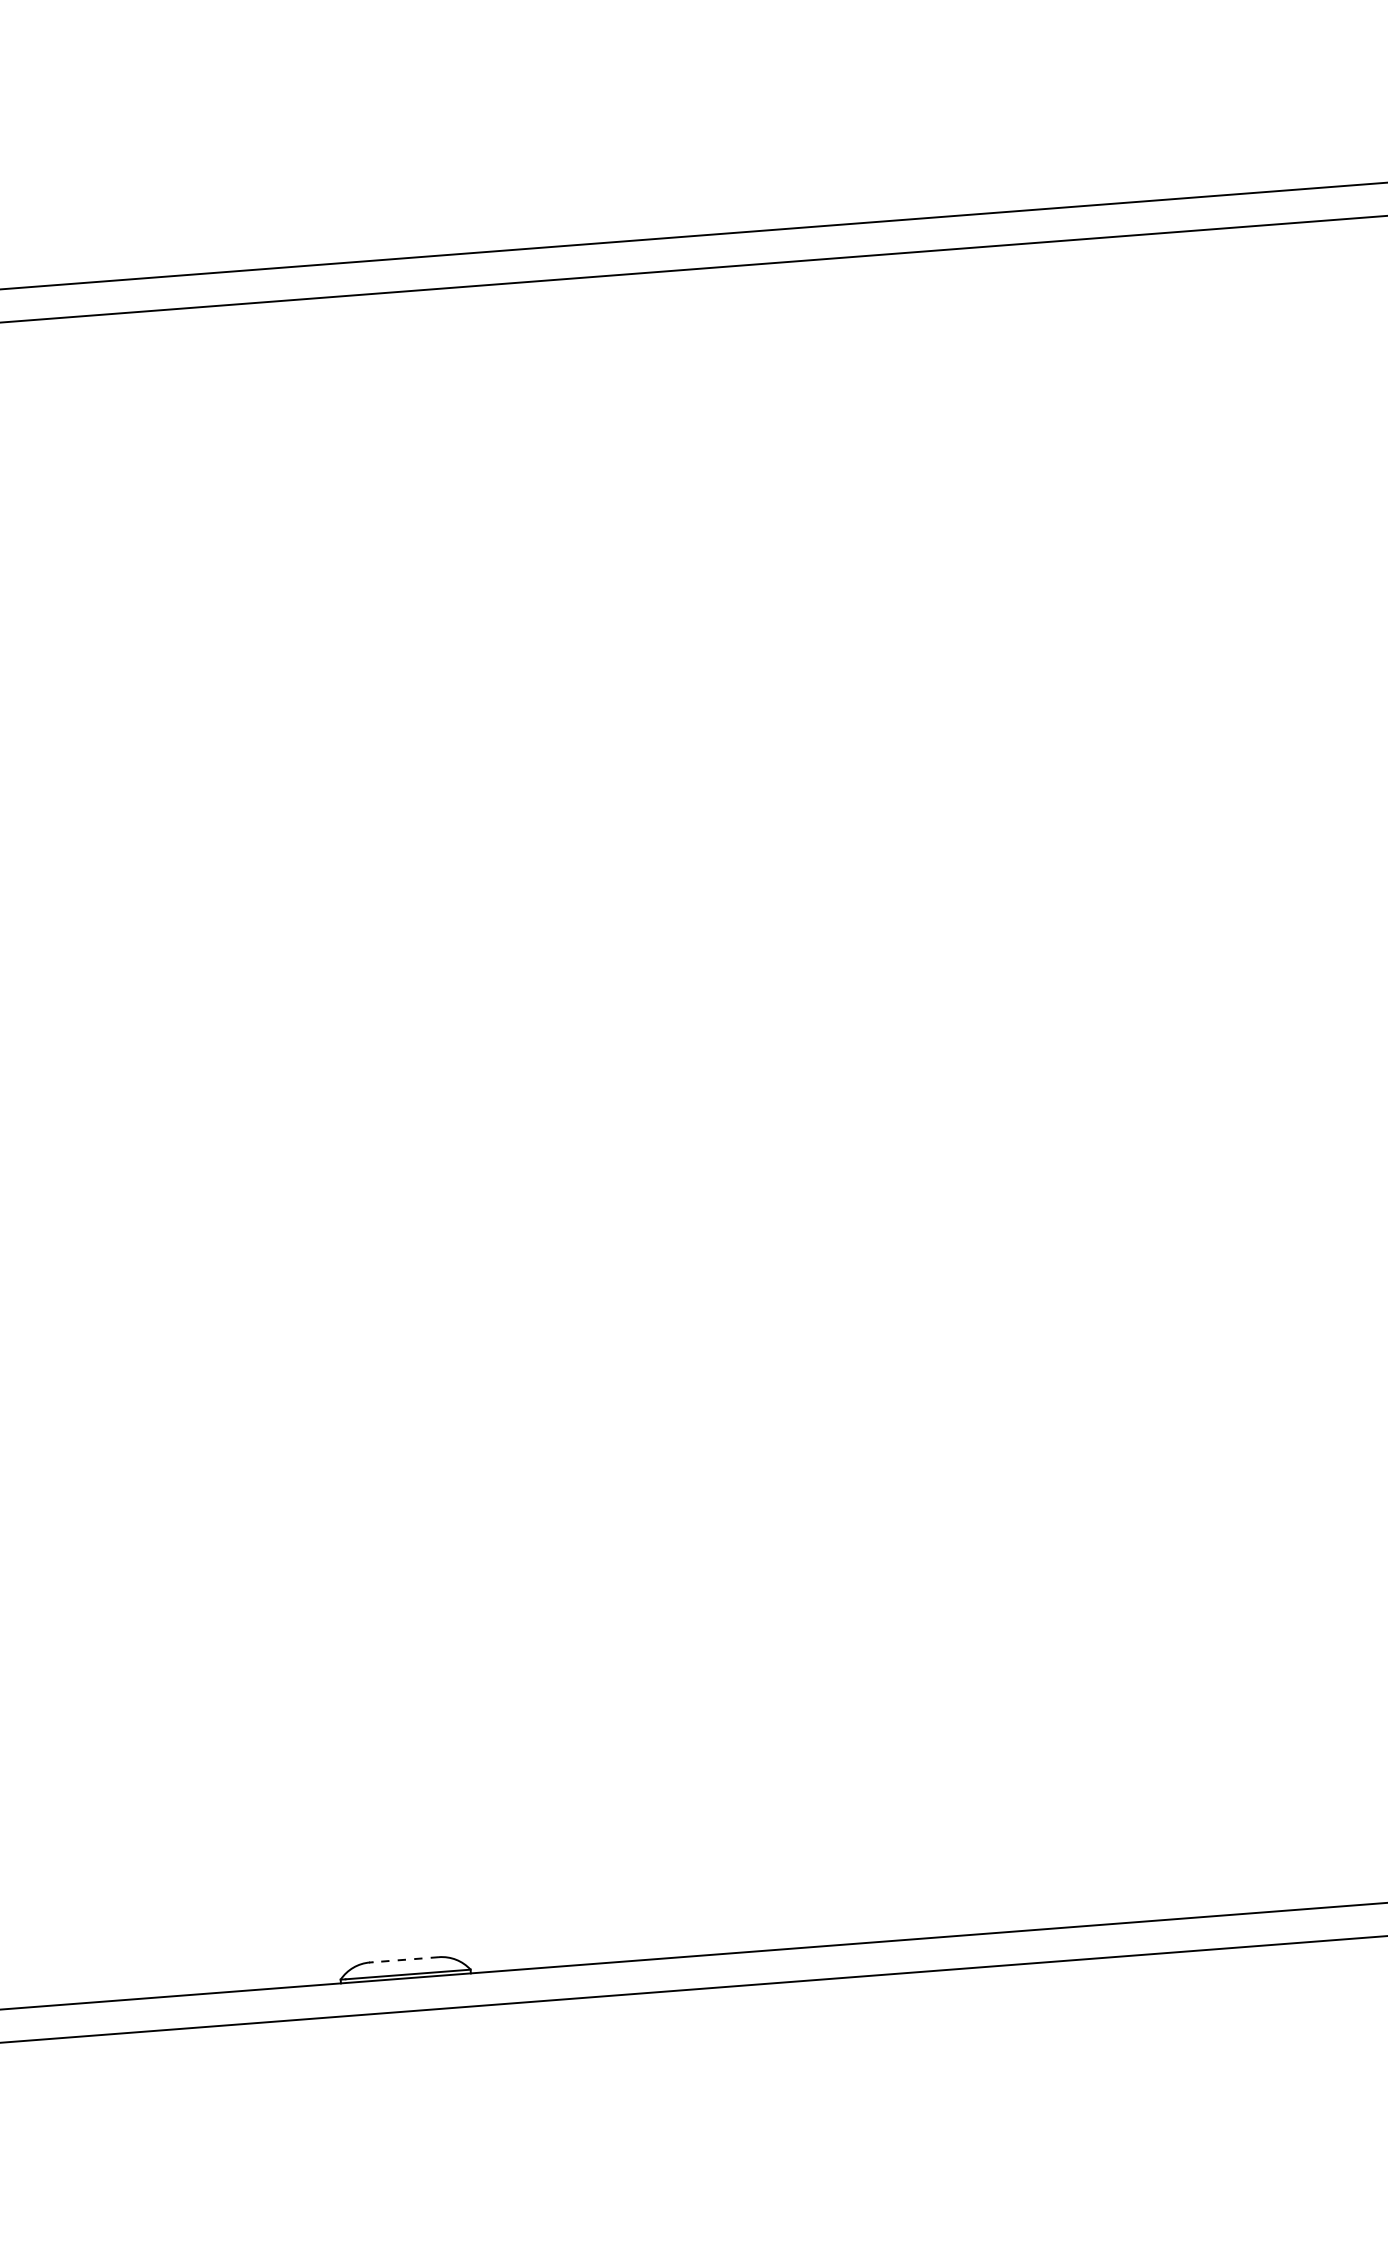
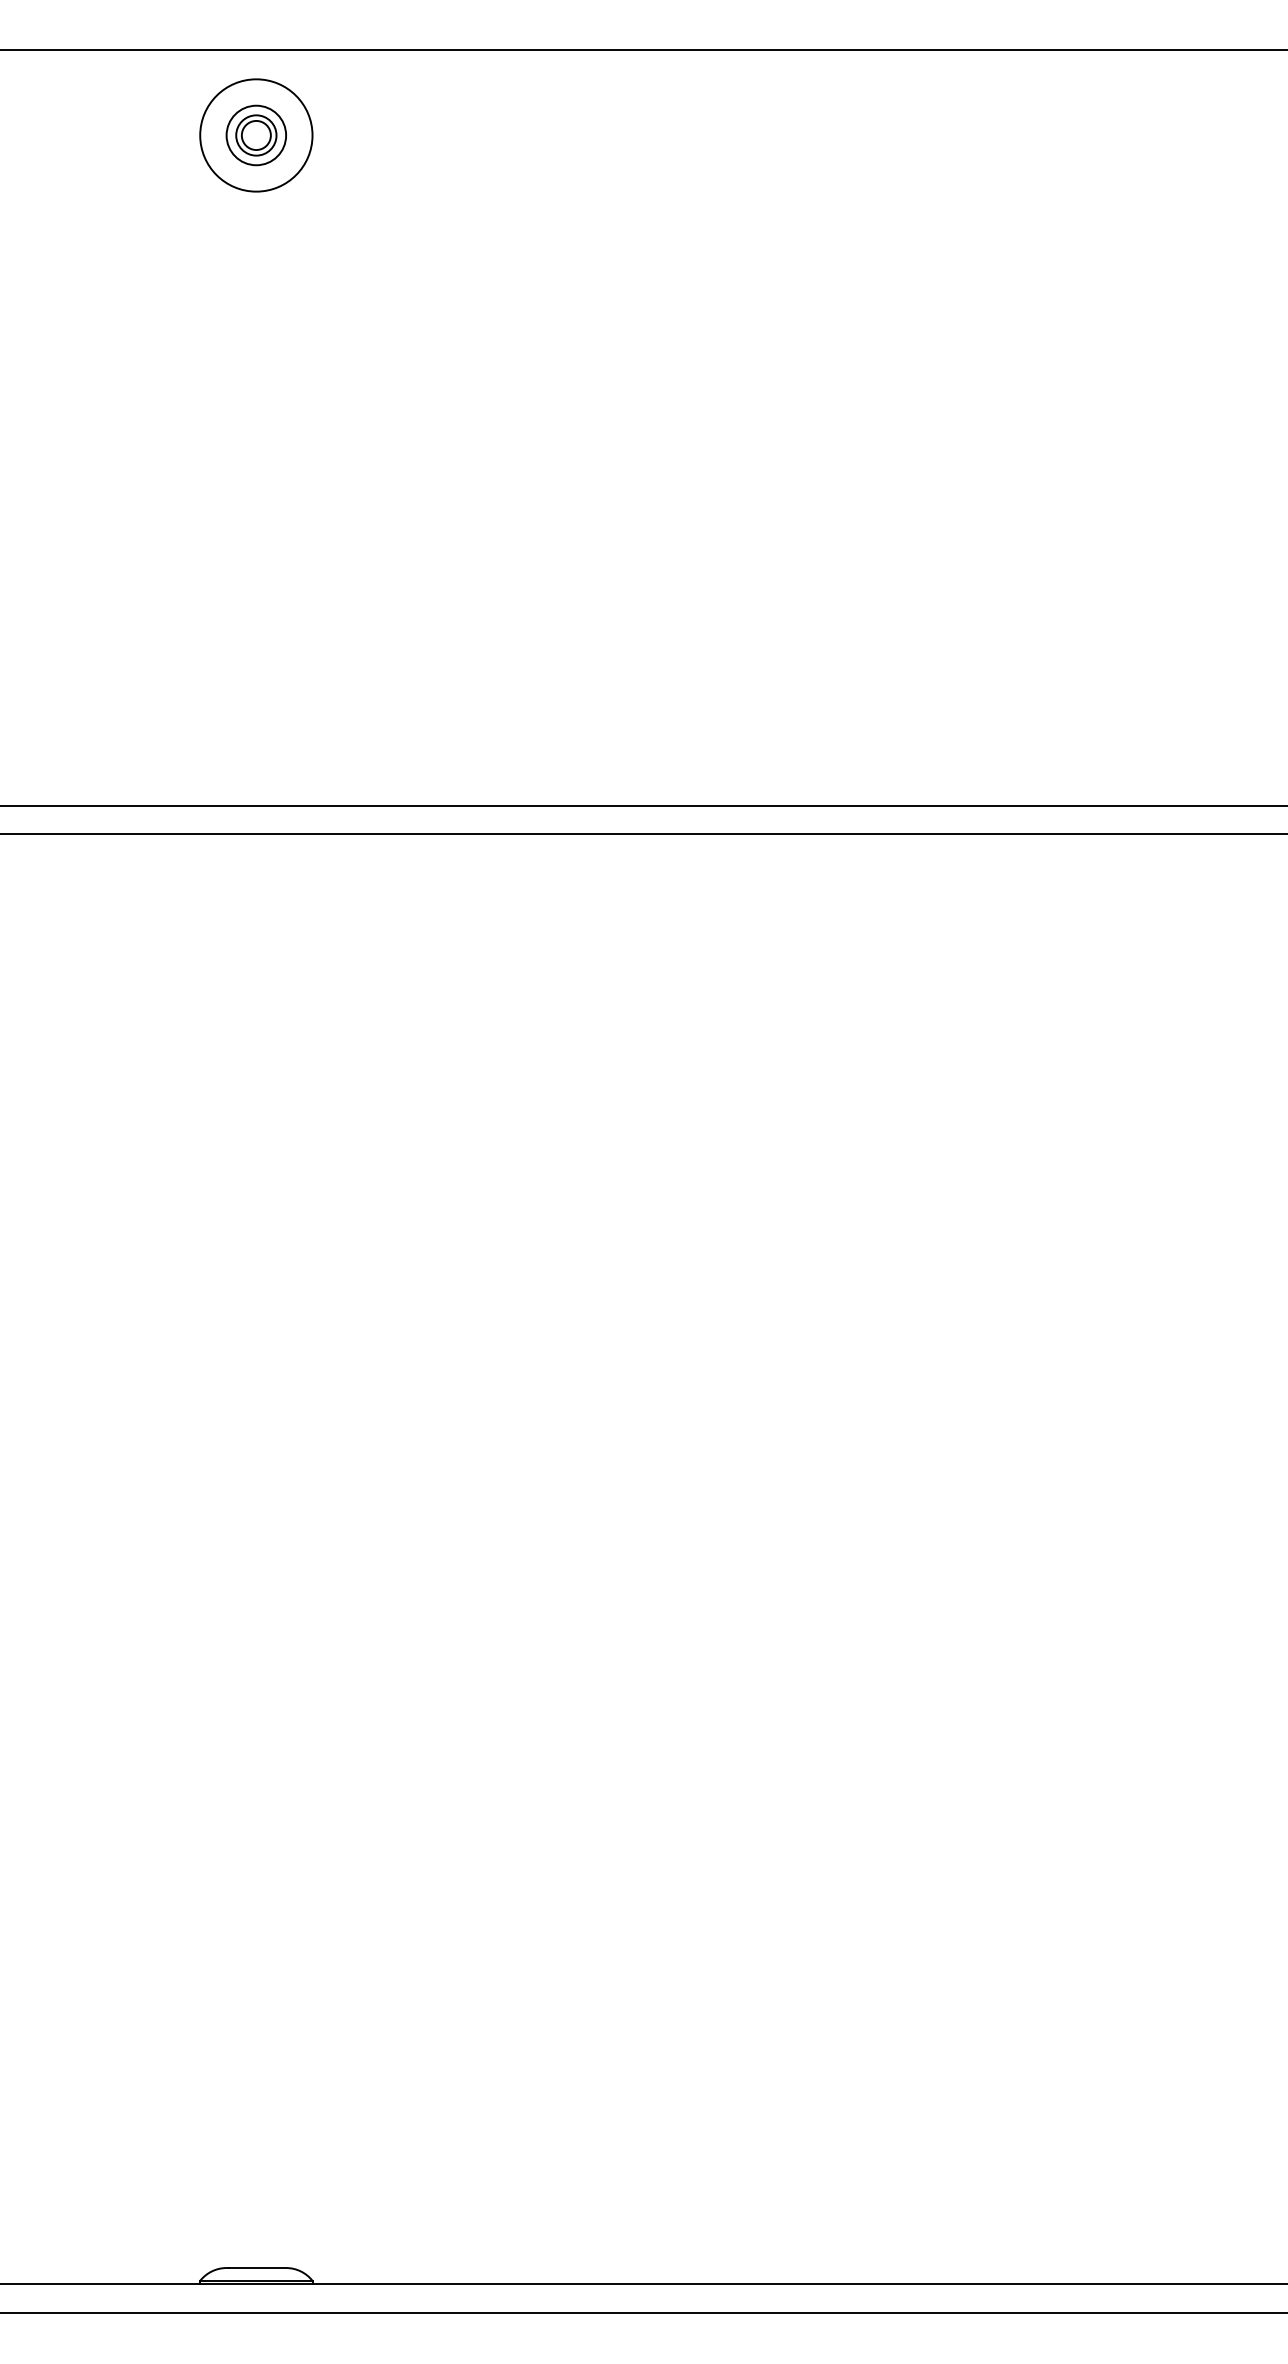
line: (405, 1960) -> (257, 2268), dashed -> solid

